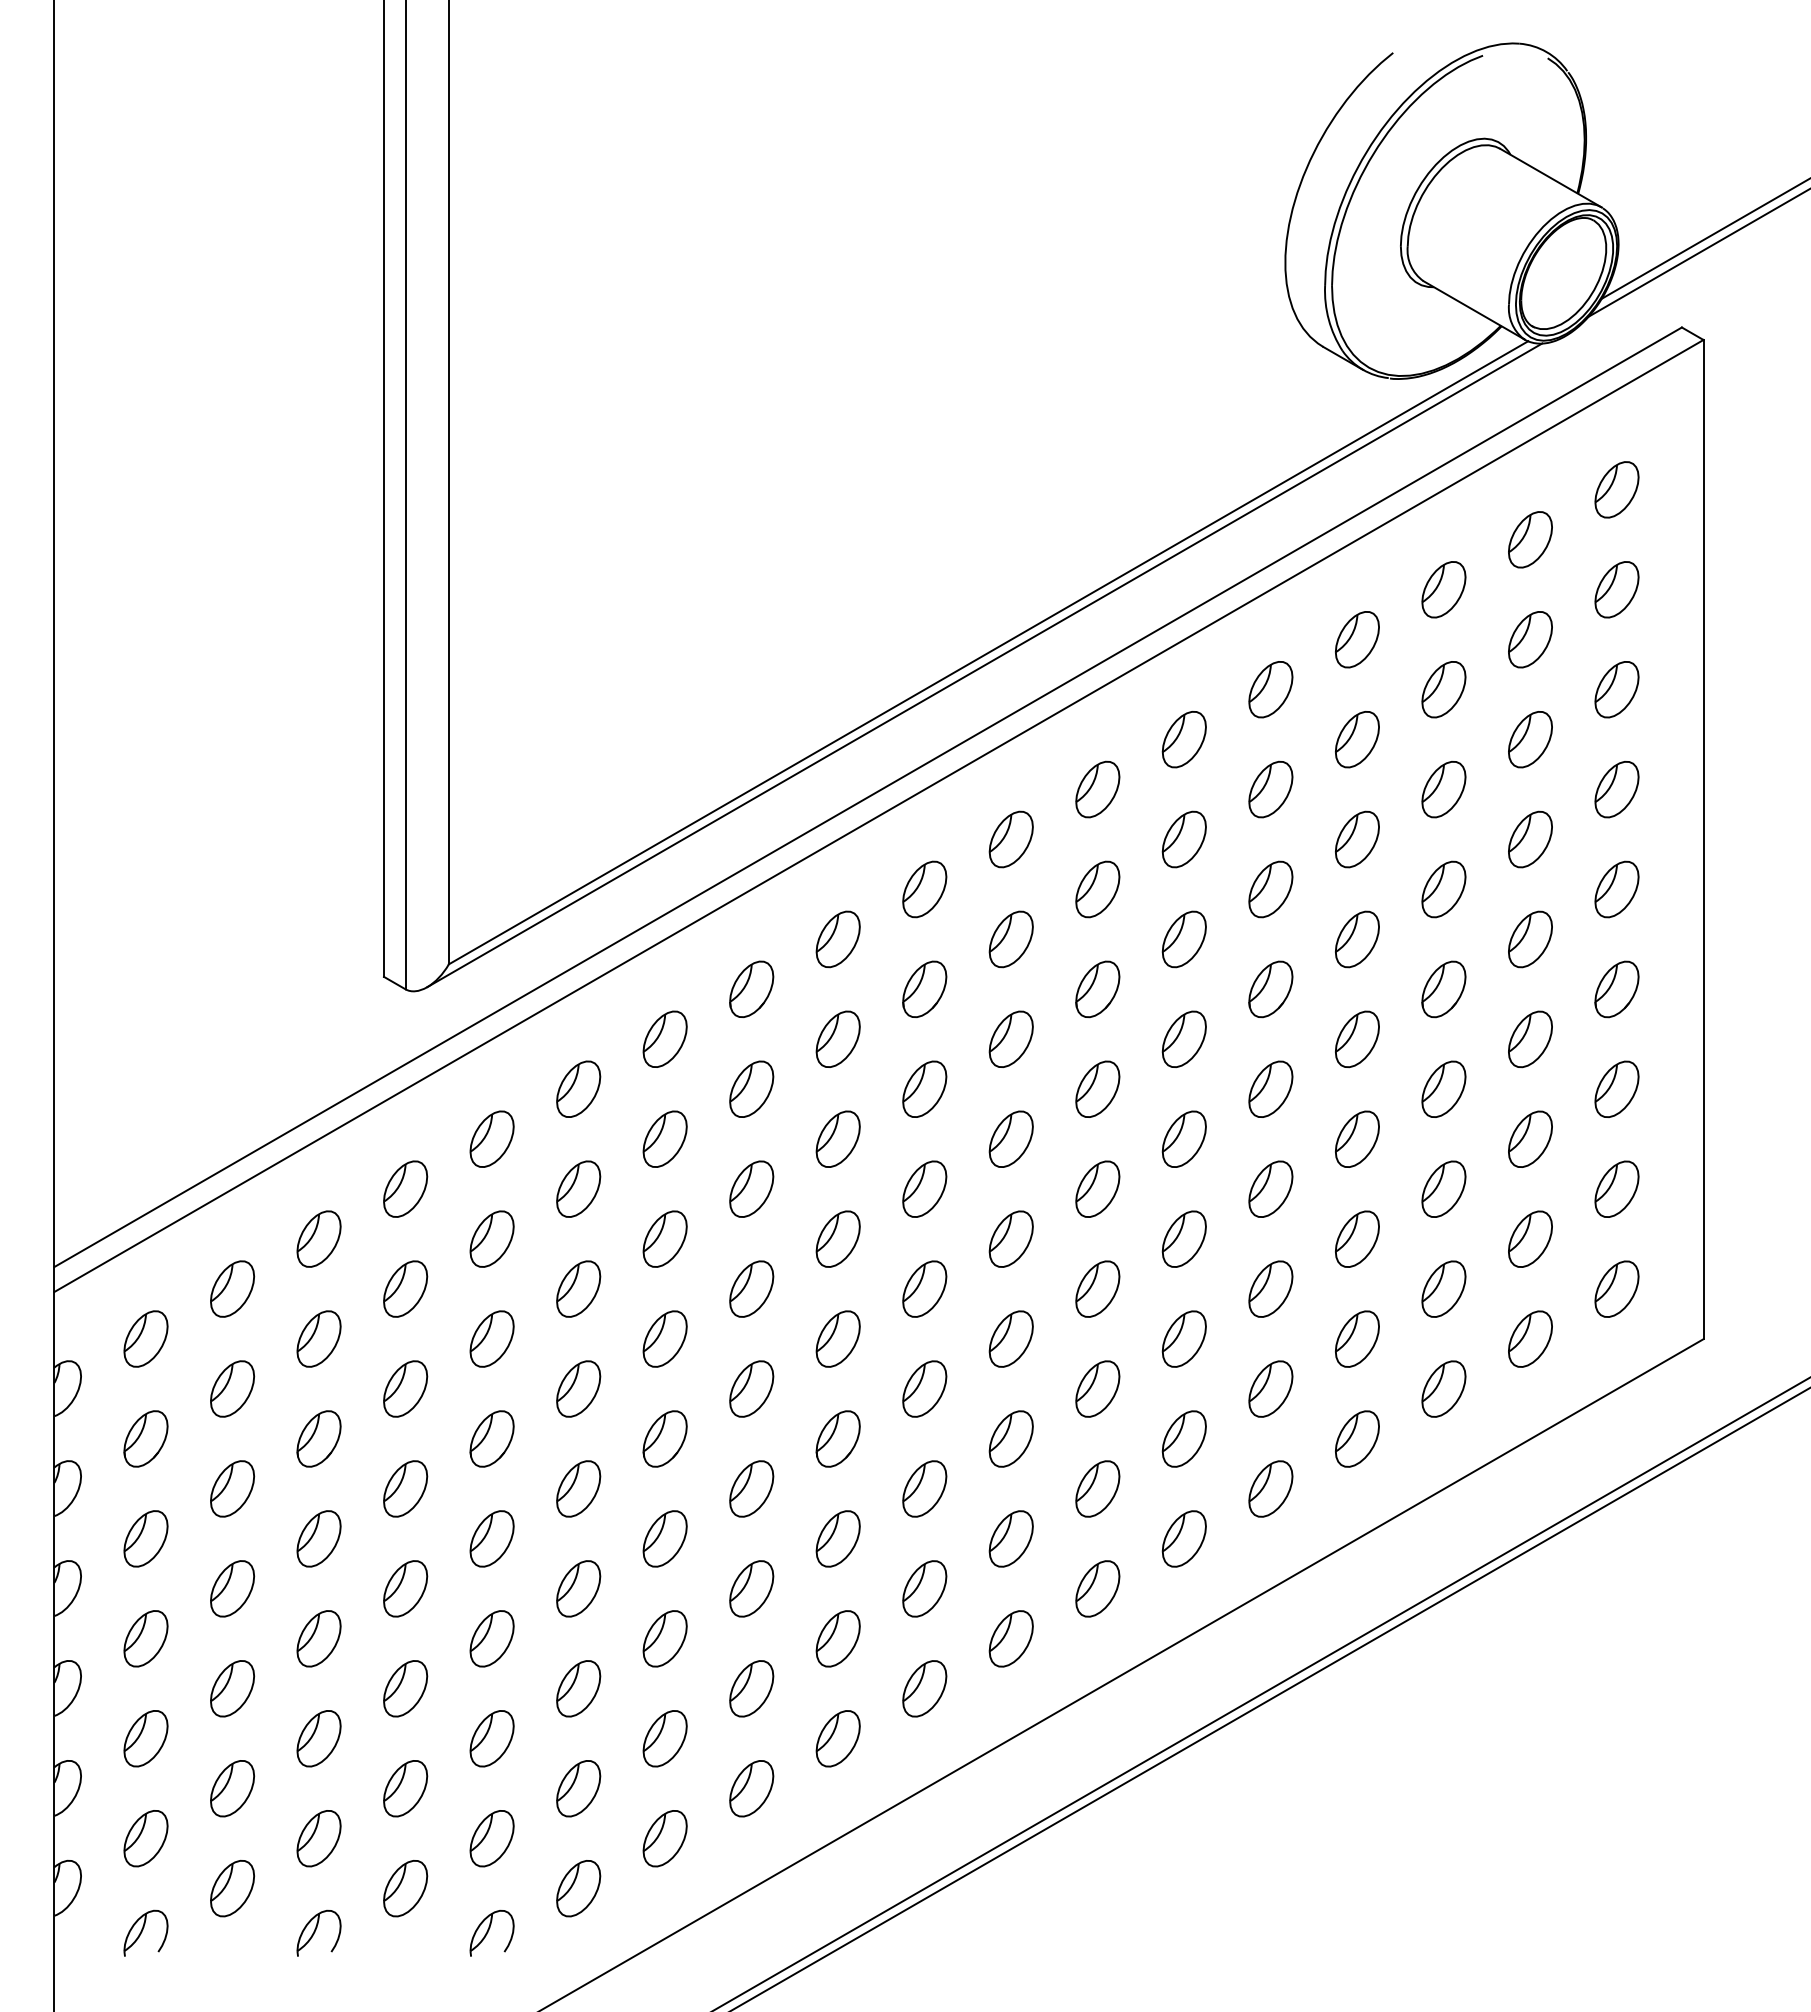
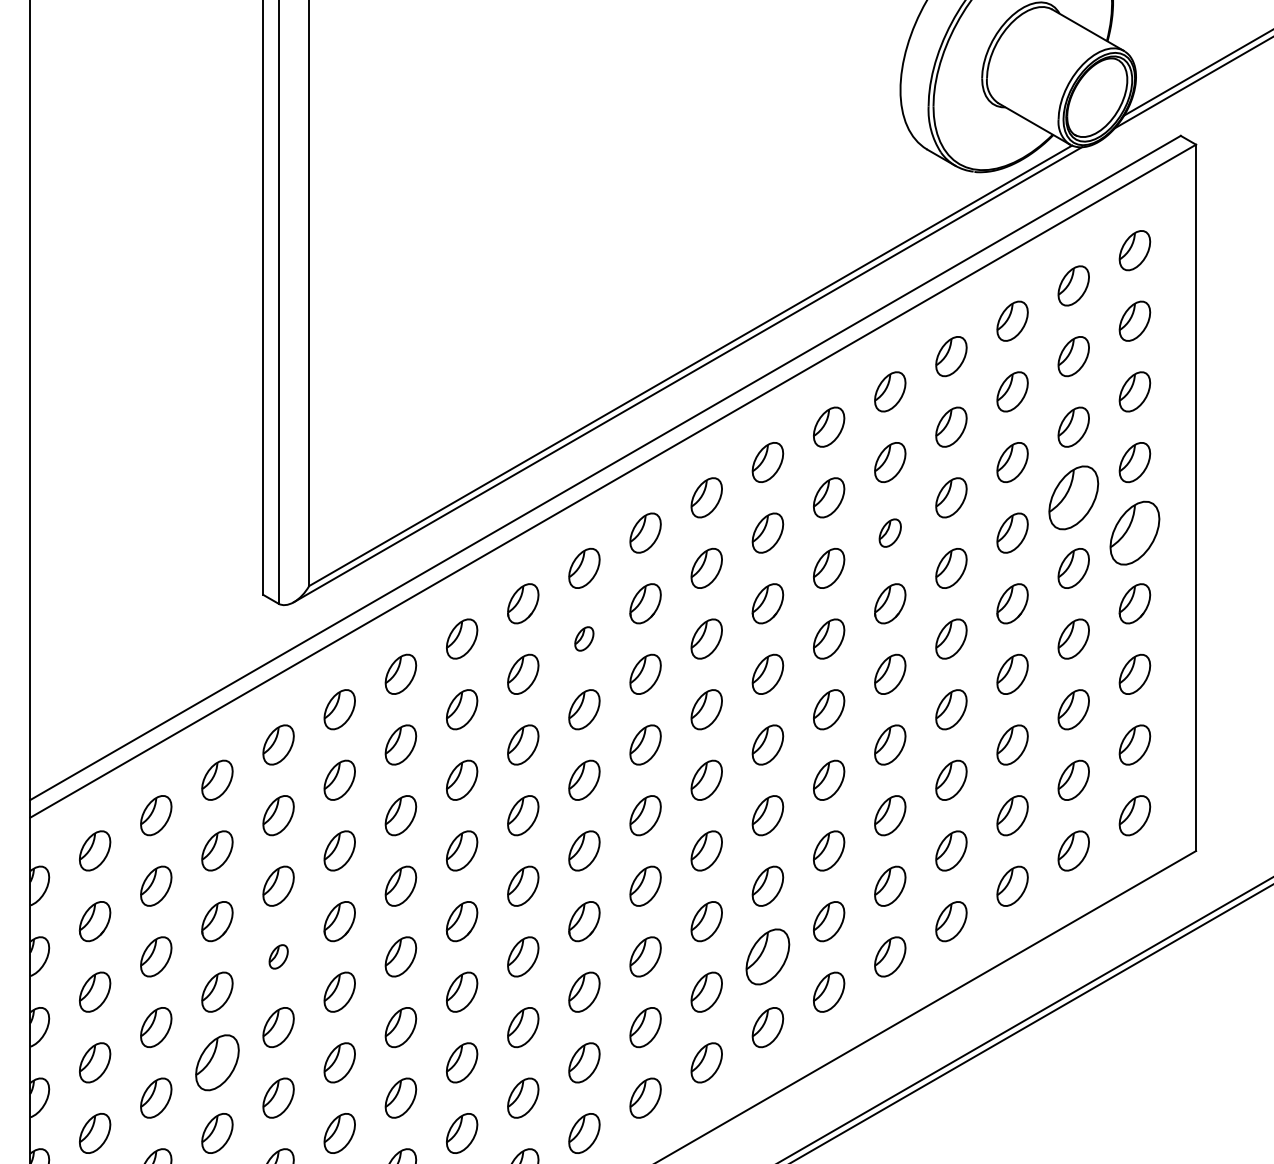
part: (1530, 839) -> (1073, 497), size x1.6
part: (1270, 889) -> (889, 533), size x0.7
part: (1616, 889) -> (1134, 533), size x1.6
part: (837, 1038) -> (583, 638), size x0.6
part: (405, 1488) -> (278, 956), size x0.6
part: (1097, 1488) -> (767, 956), size x1.4
part: (318, 1638) -> (217, 1062), size x1.4

